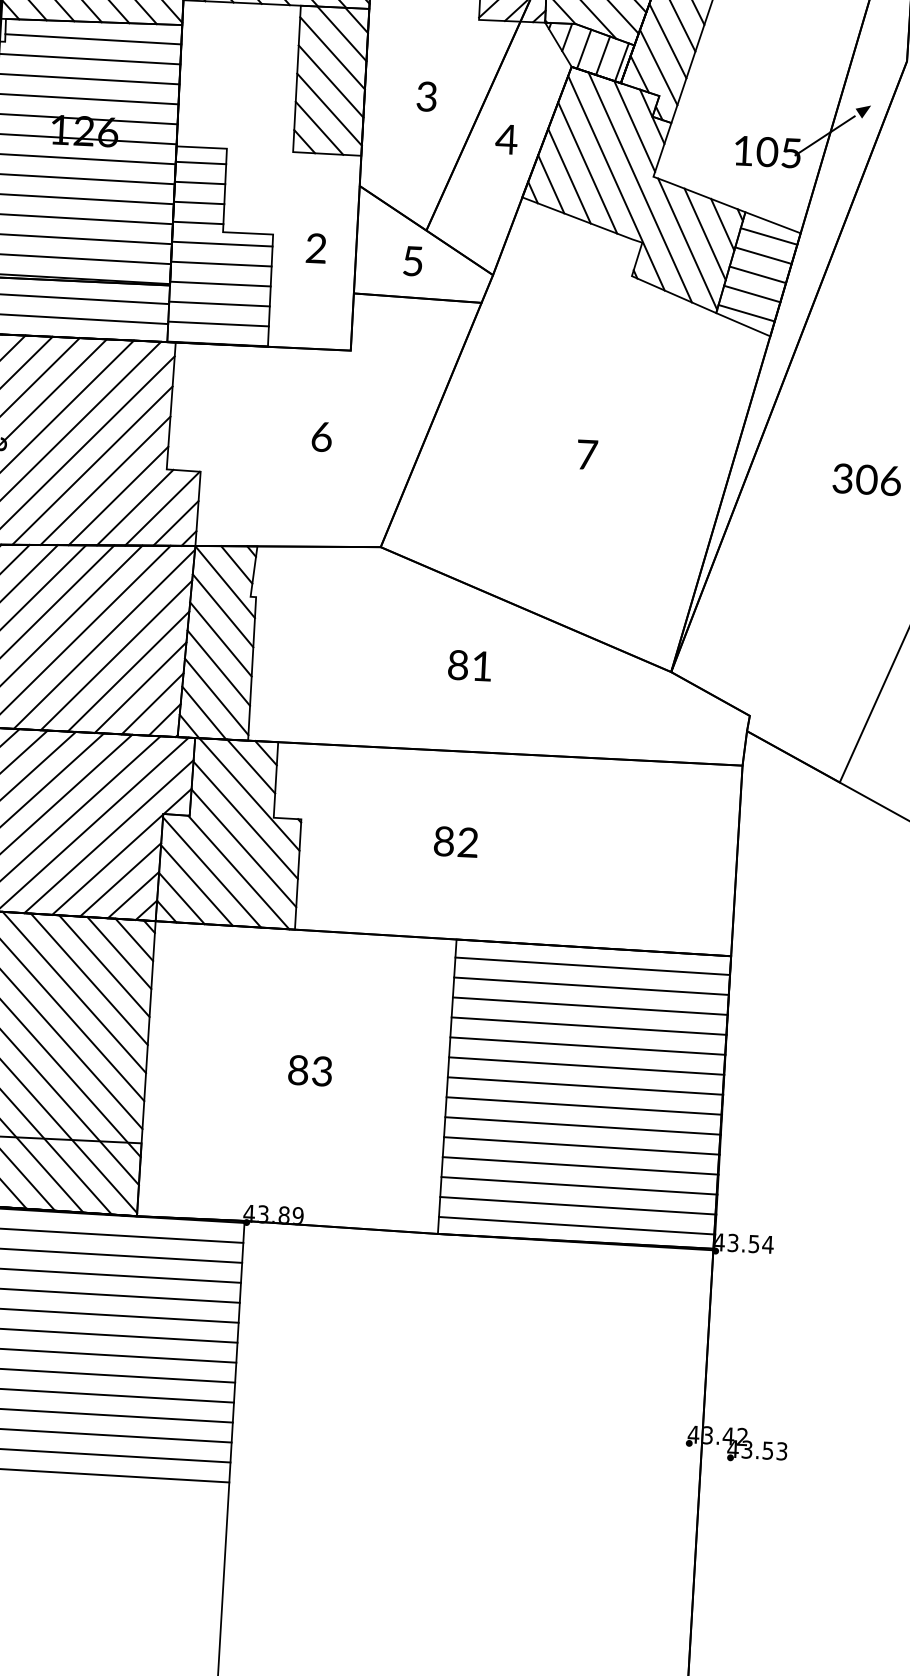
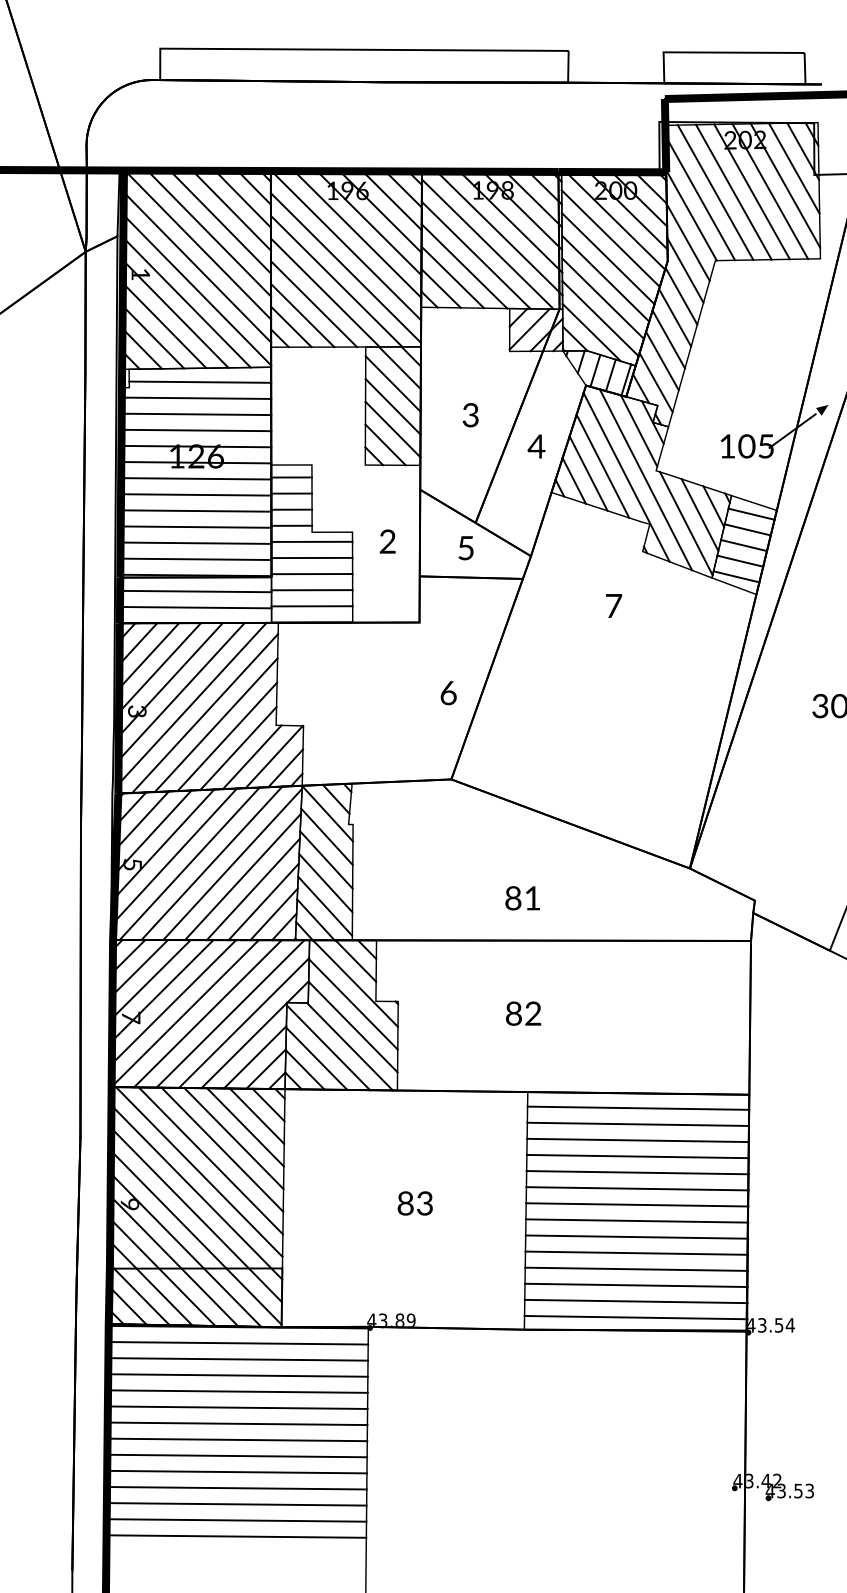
text: (321, 437) -> (448, 693), moved
text: (588, 454) -> (614, 605), moved
text: (469, 665) -> (522, 898), moved

